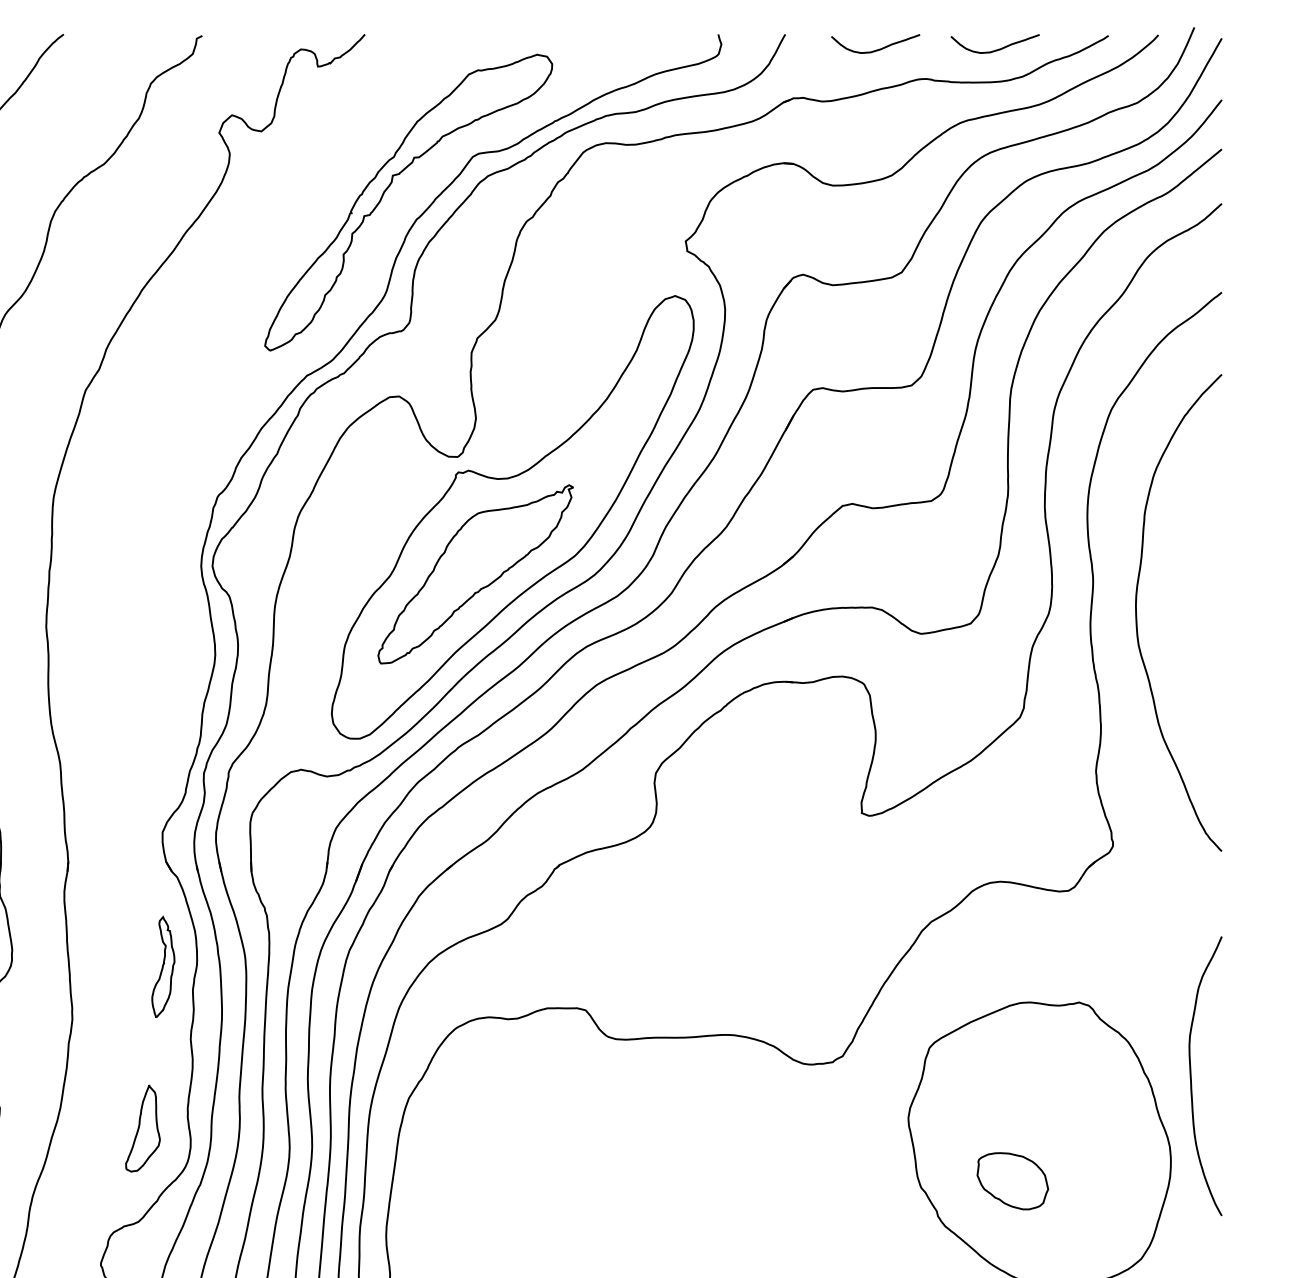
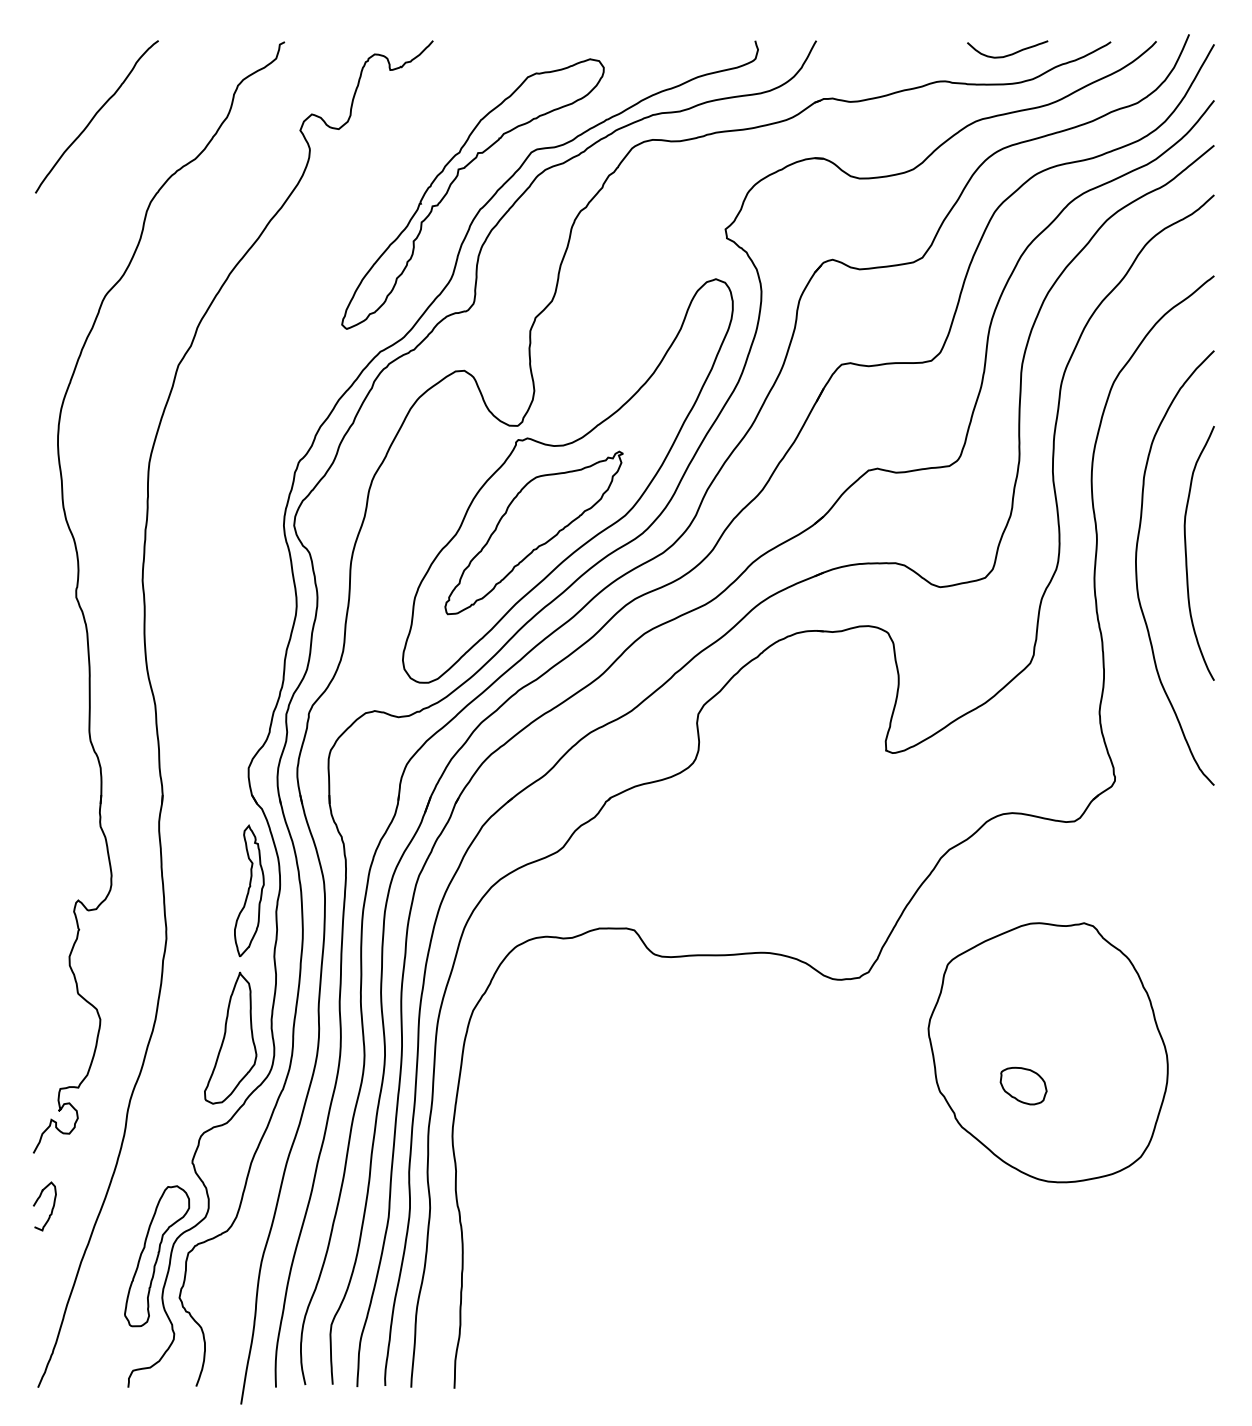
curve: (875, 49) -> (898, 54), removed
part: (163, 966) -> (249, 890), size x1.43
curve: (1191, 1076) -> (1186, 553), moved
part: (142, 1127) -> (230, 1037), size x1.67
part: (1012, 1180) -> (1023, 1085), size x0.71

